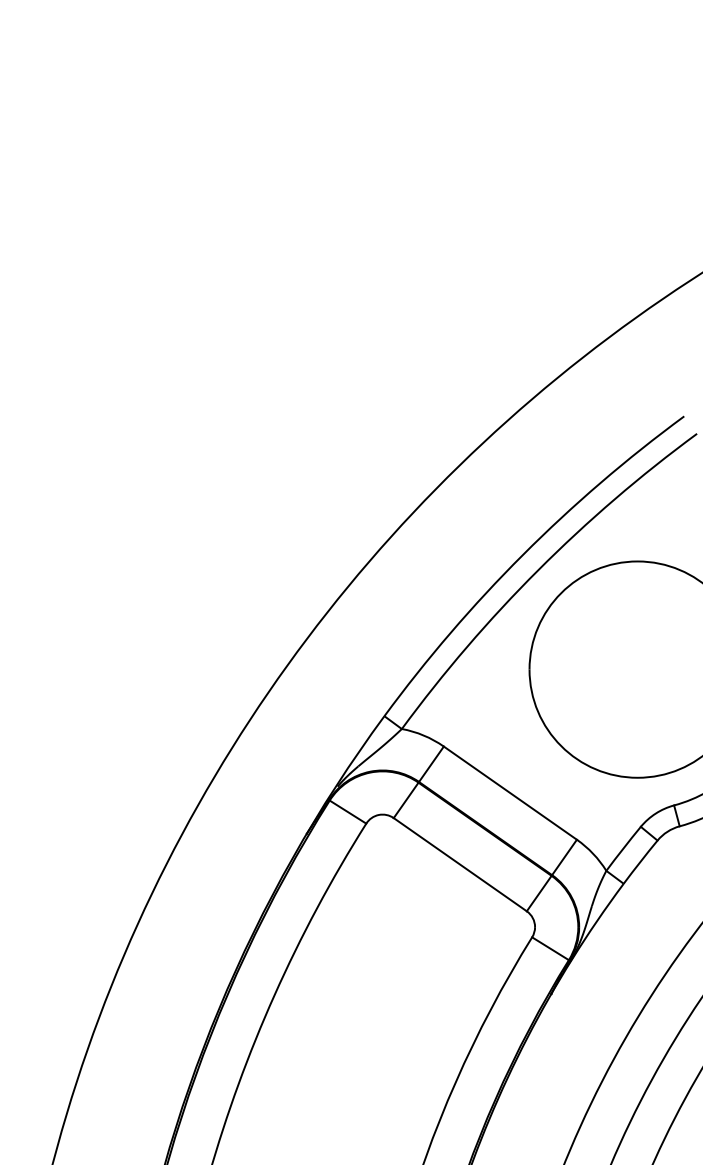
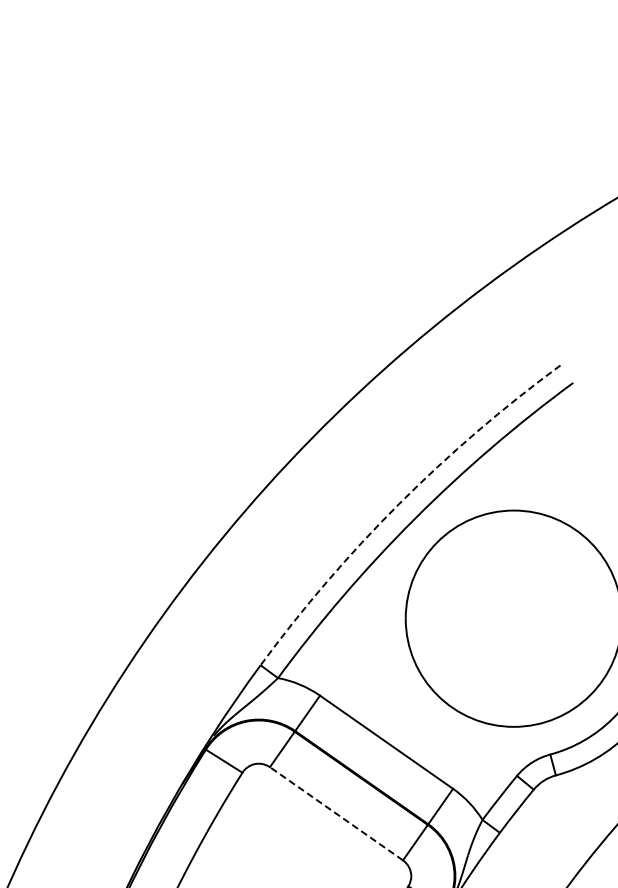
arc: (522, 554) -> (398, 503), solid -> dashed
line: (459, 864) -> (335, 813), solid -> dashed

